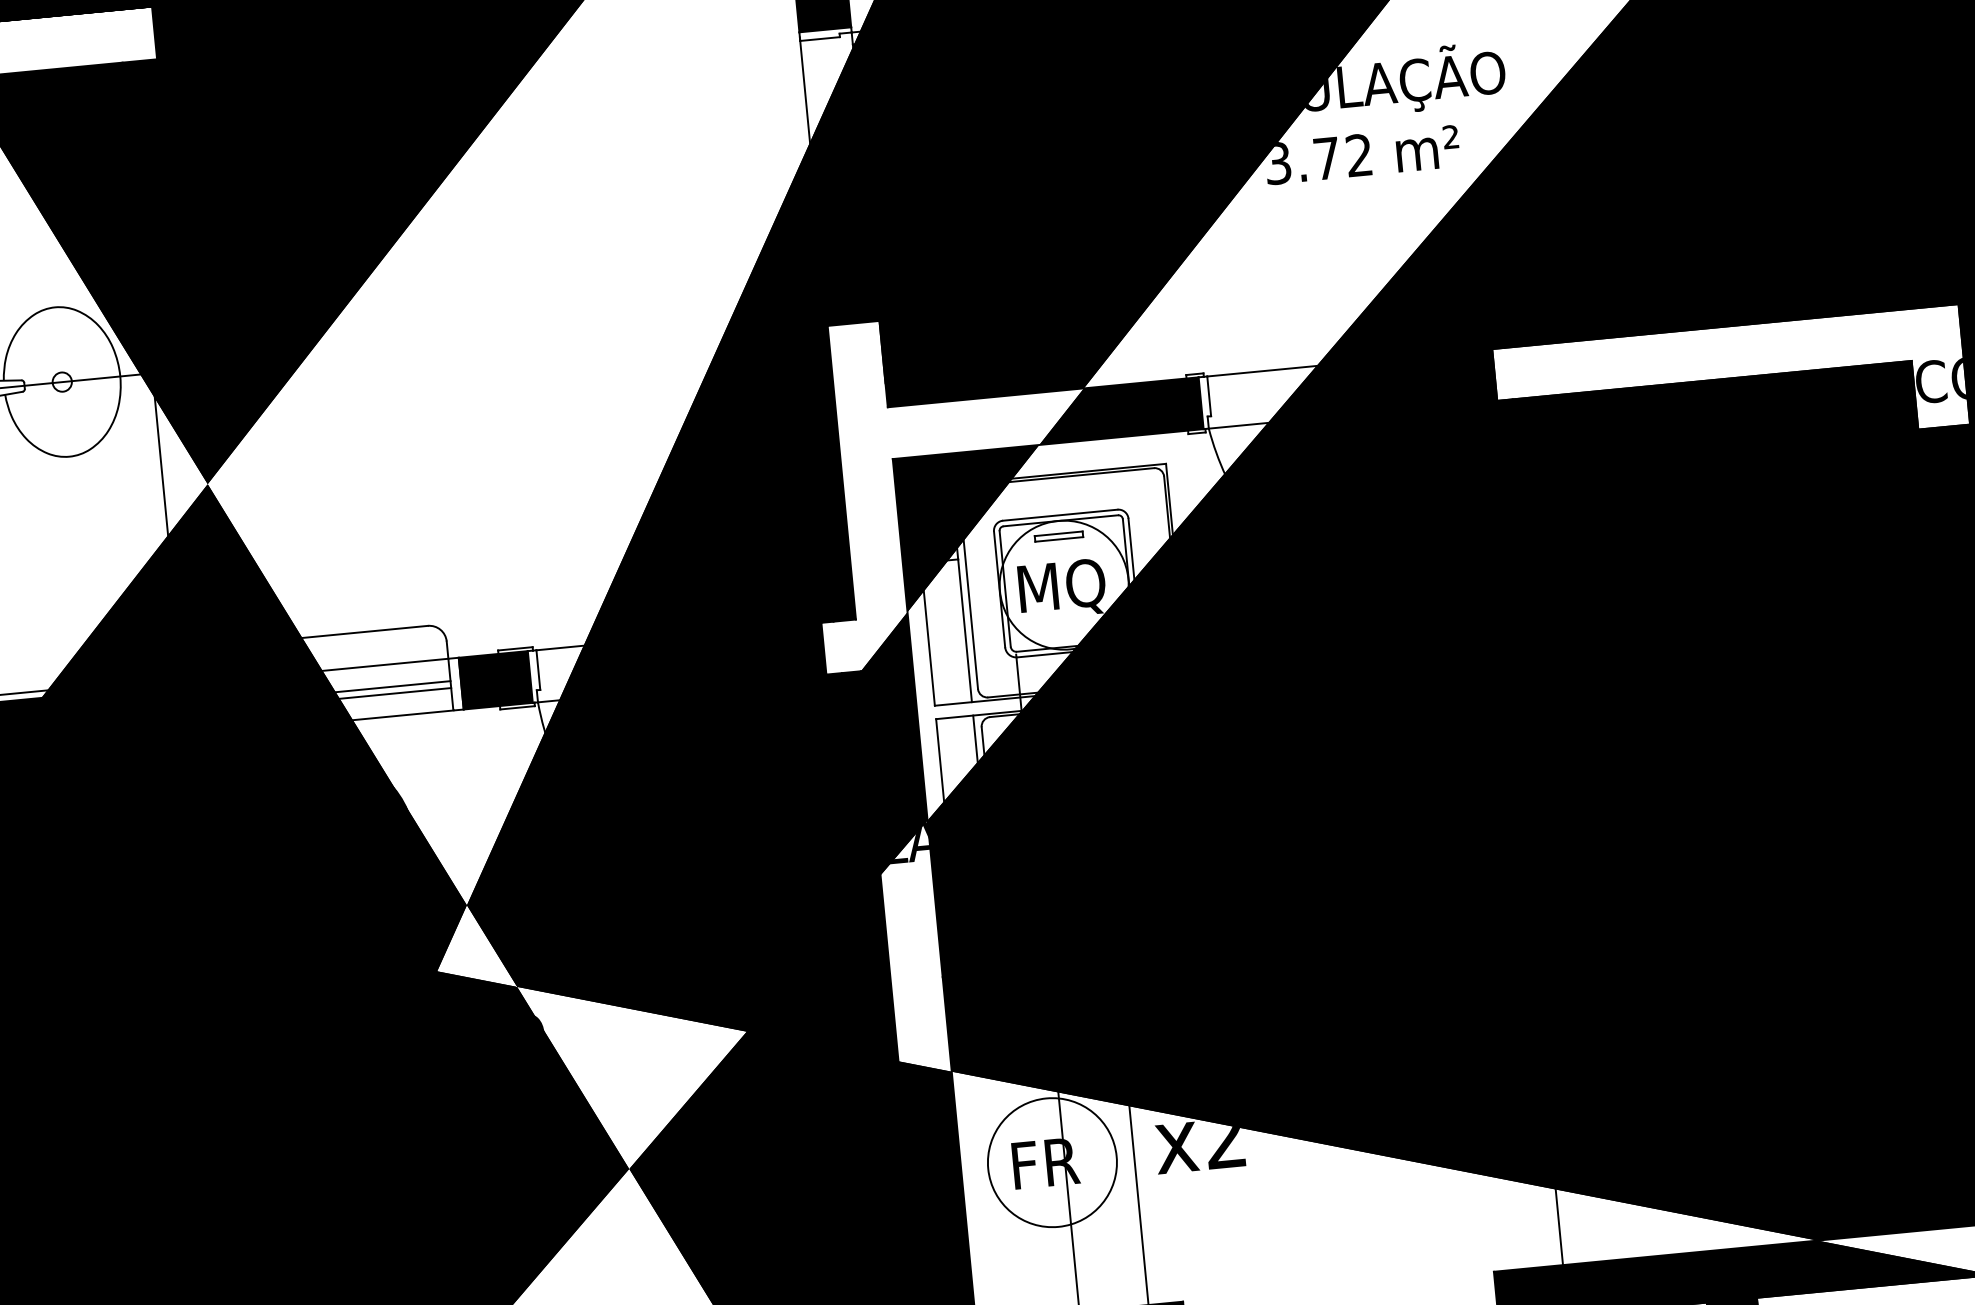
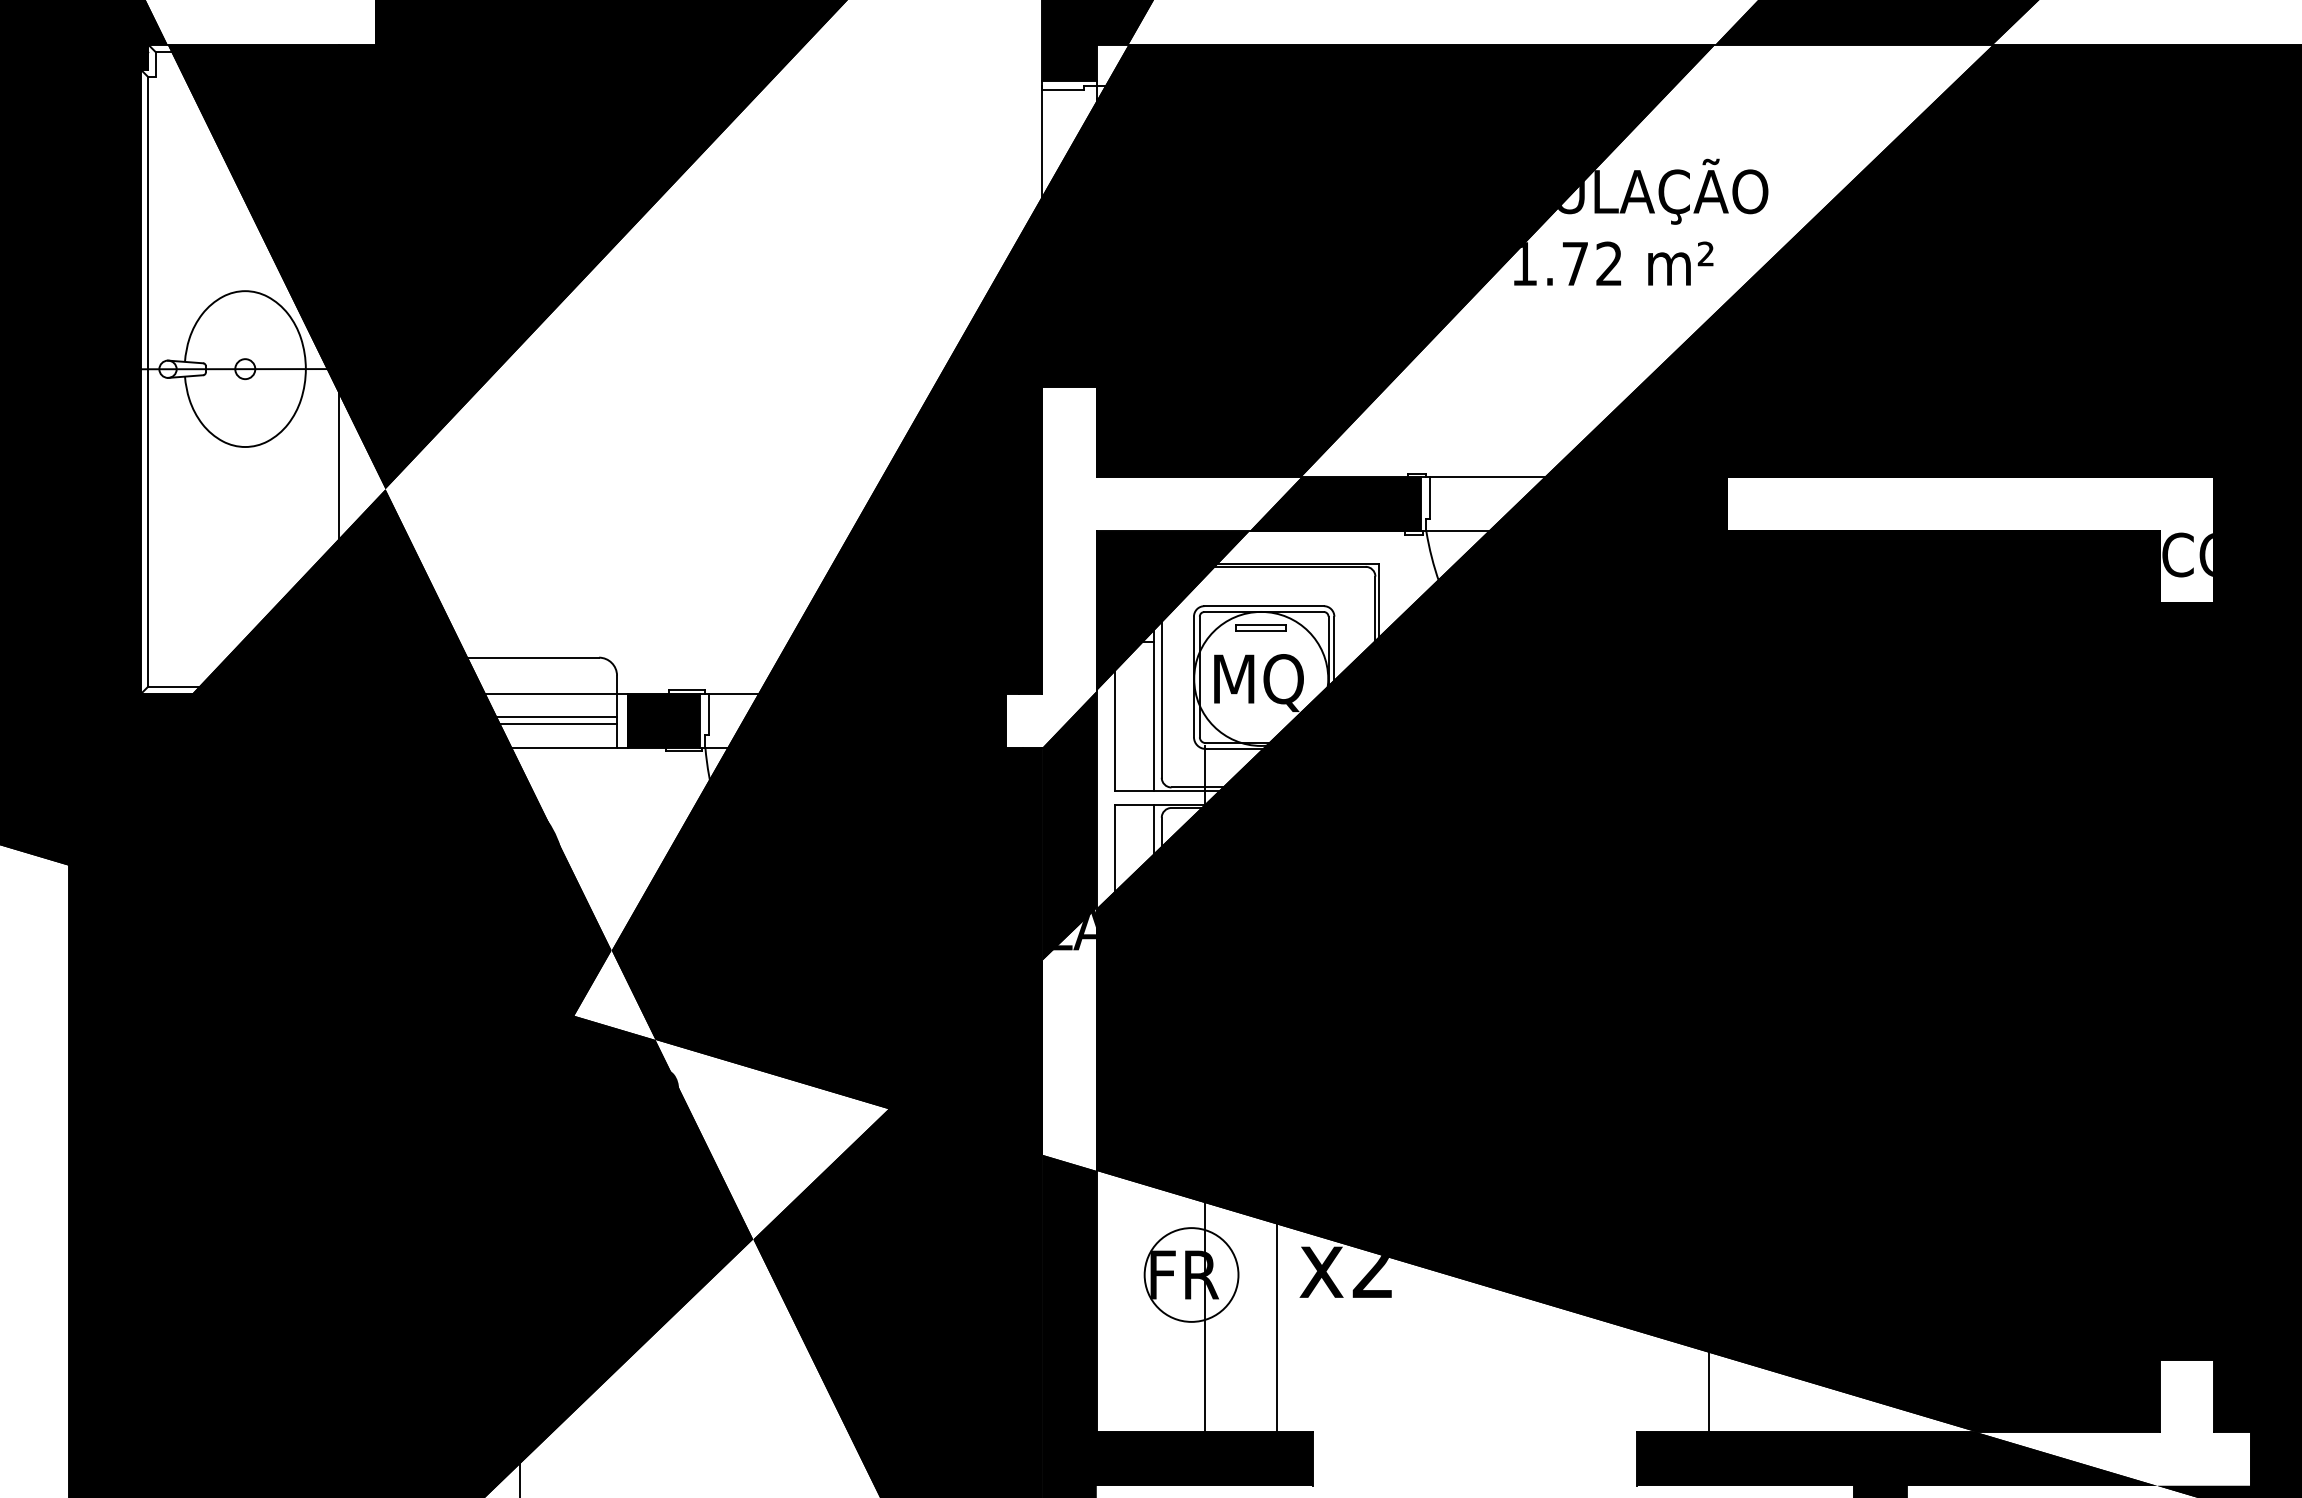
text: (1278, 163) -> (1524, 264), 3.72 -> 1.72
circle: (1052, 1162) -> (1191, 1274), size x0.7

